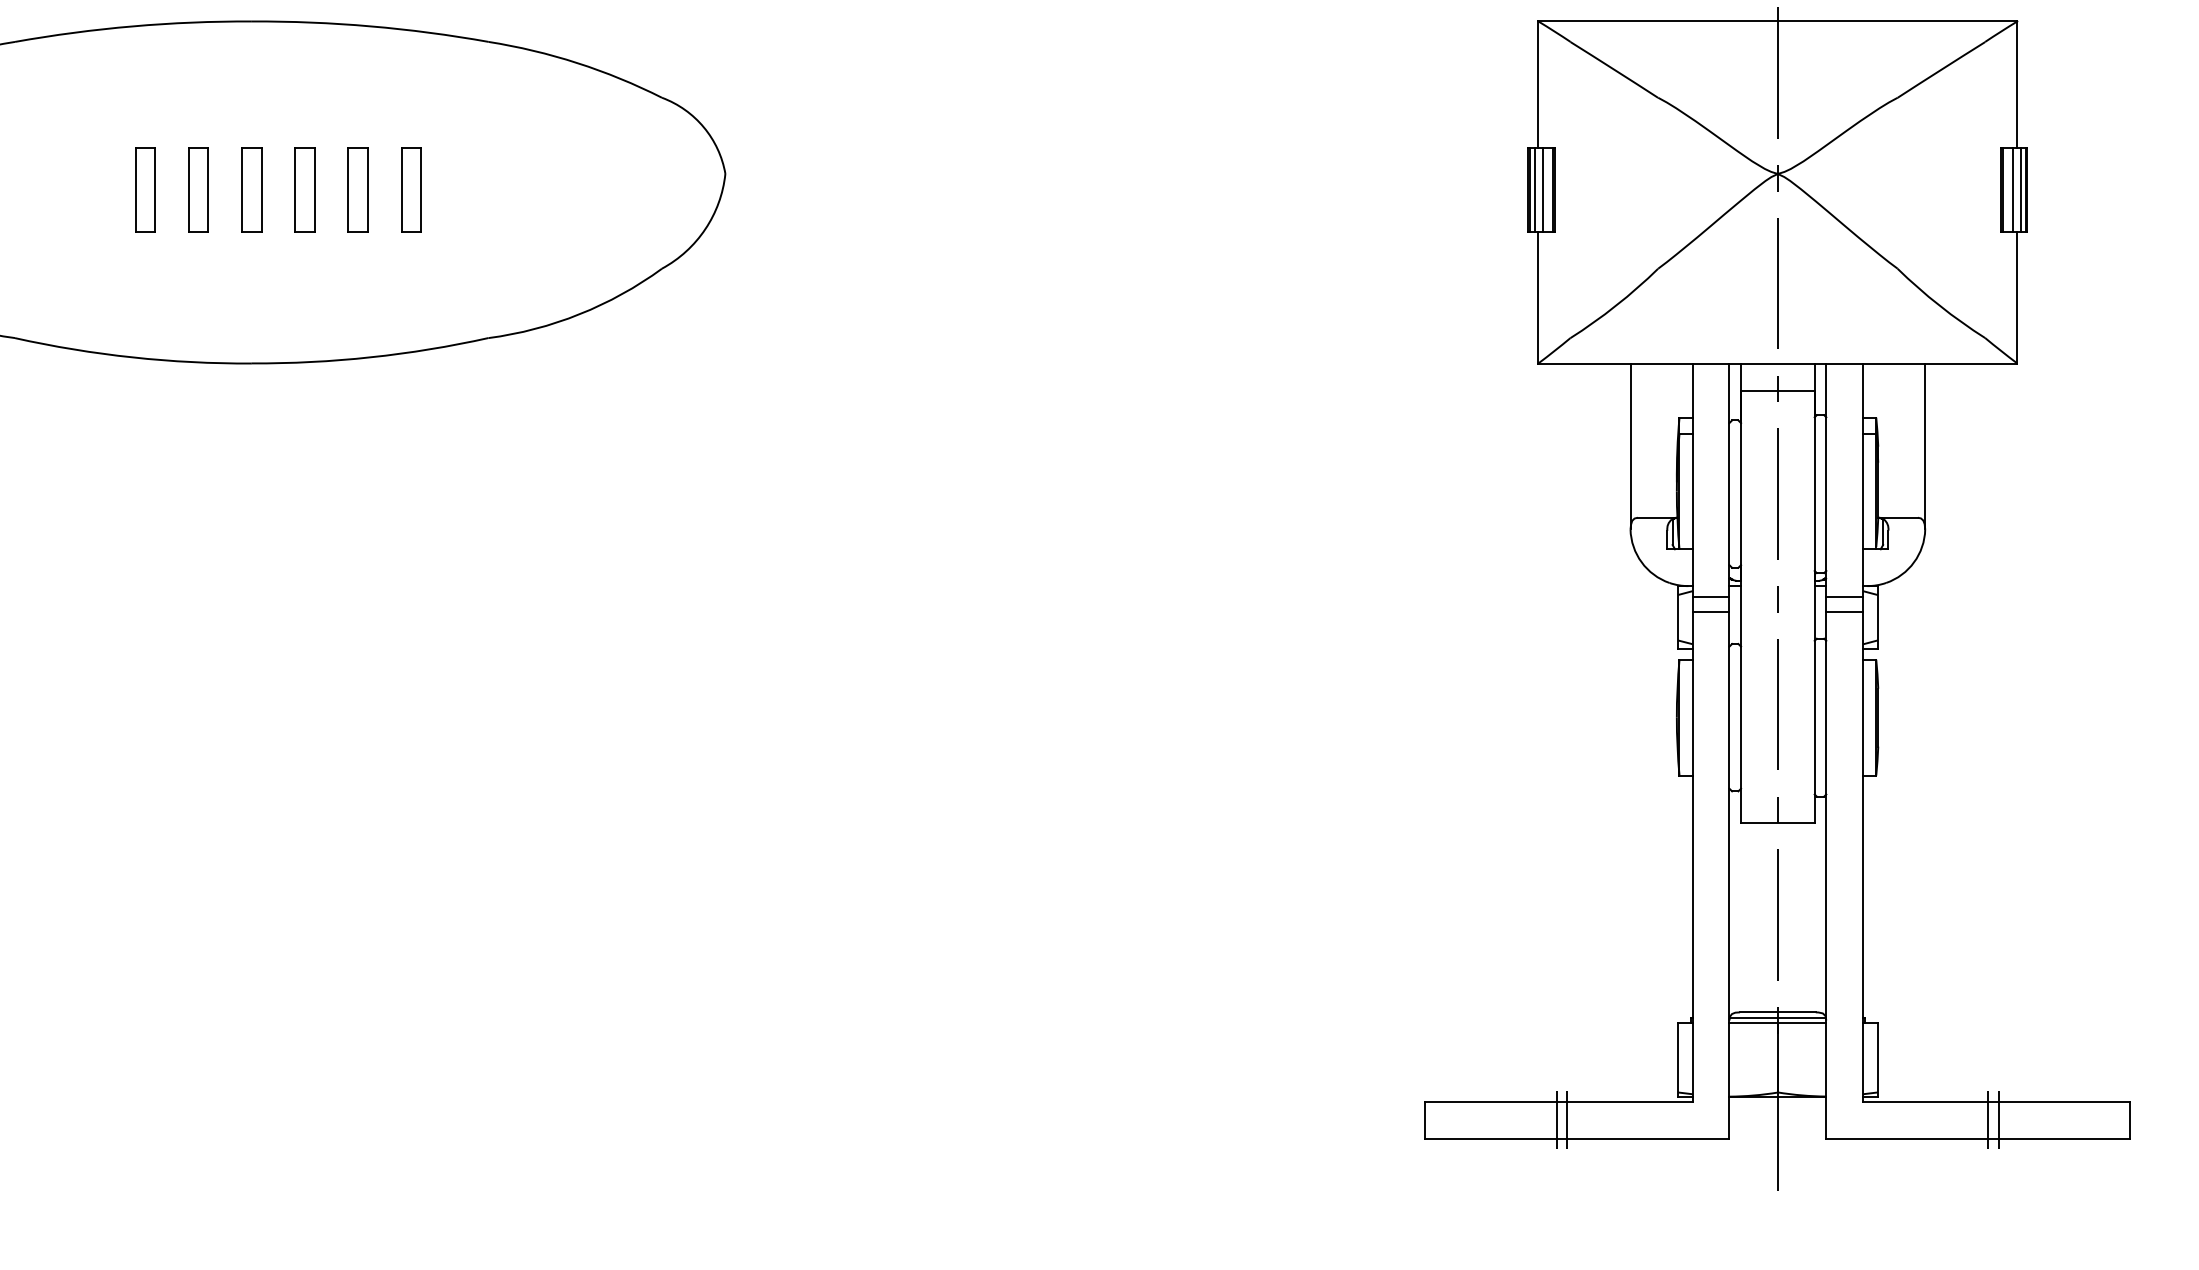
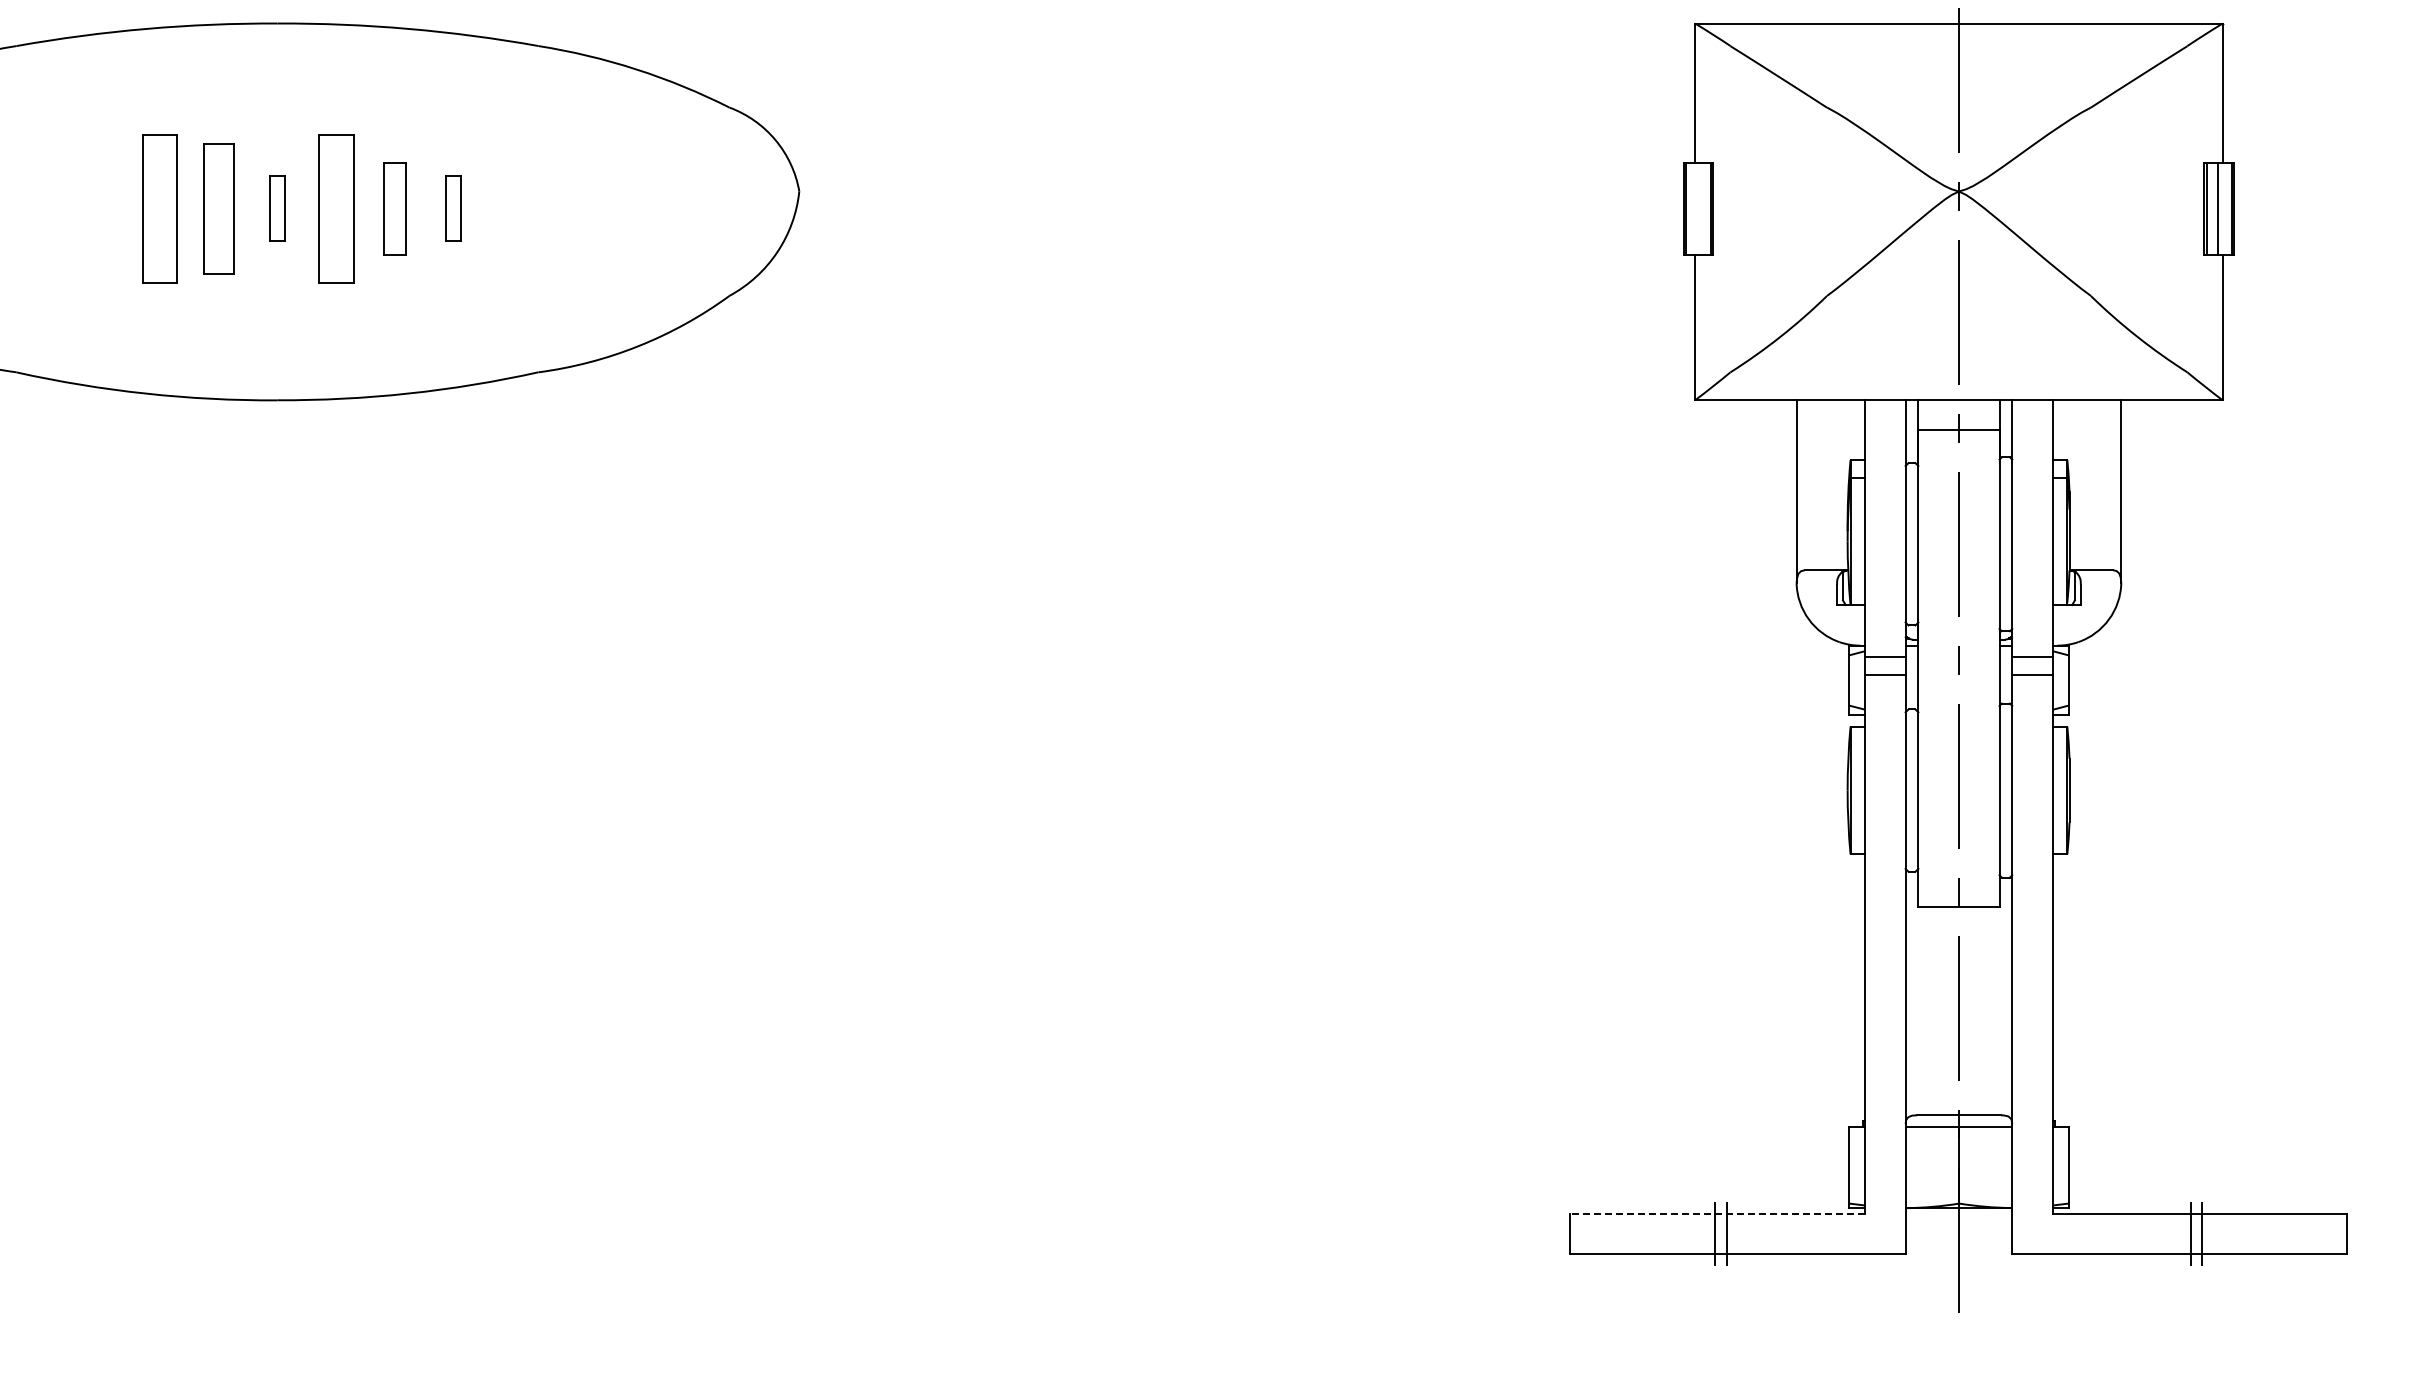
part: (145, 189) -> (160, 208), size x1.6
part: (198, 189) -> (218, 208), size x1.4
part: (251, 189) -> (277, 208), size x0.7
part: (304, 189) -> (335, 208), size x1.6
part: (411, 189) -> (453, 208), size x0.7
line: (1535, 189) -> (1691, 208), removed
line: (1543, 189) -> (1700, 208), removed
line: (2020, 189) -> (2226, 208), removed
line: (1777, 1018) -> (1958, 1121), removed
line: (1558, 1101) -> (1717, 1213), solid -> dashed

